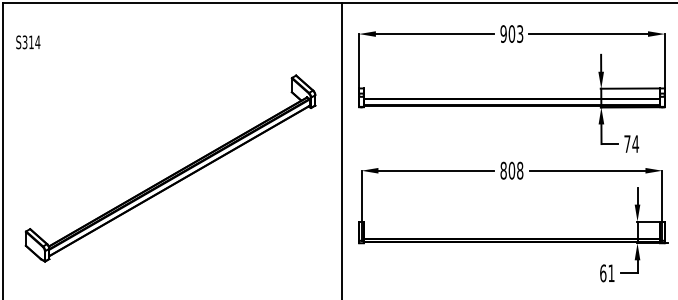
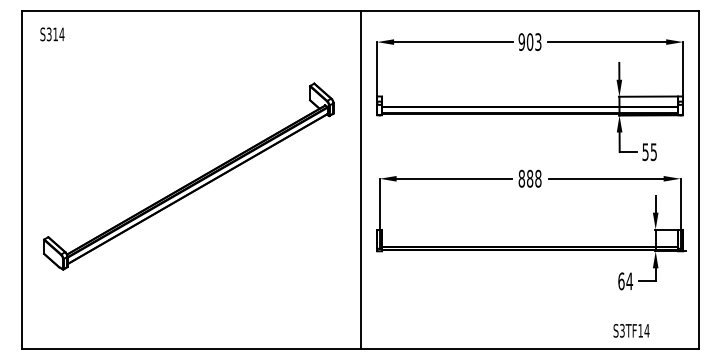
text: (28, 42) -> (52, 34), moved
text: (631, 144) -> (649, 152), 74 -> 55
text: (511, 170) -> (529, 178), 808 -> 888
text: (611, 273) -> (629, 281), 61 -> 64

